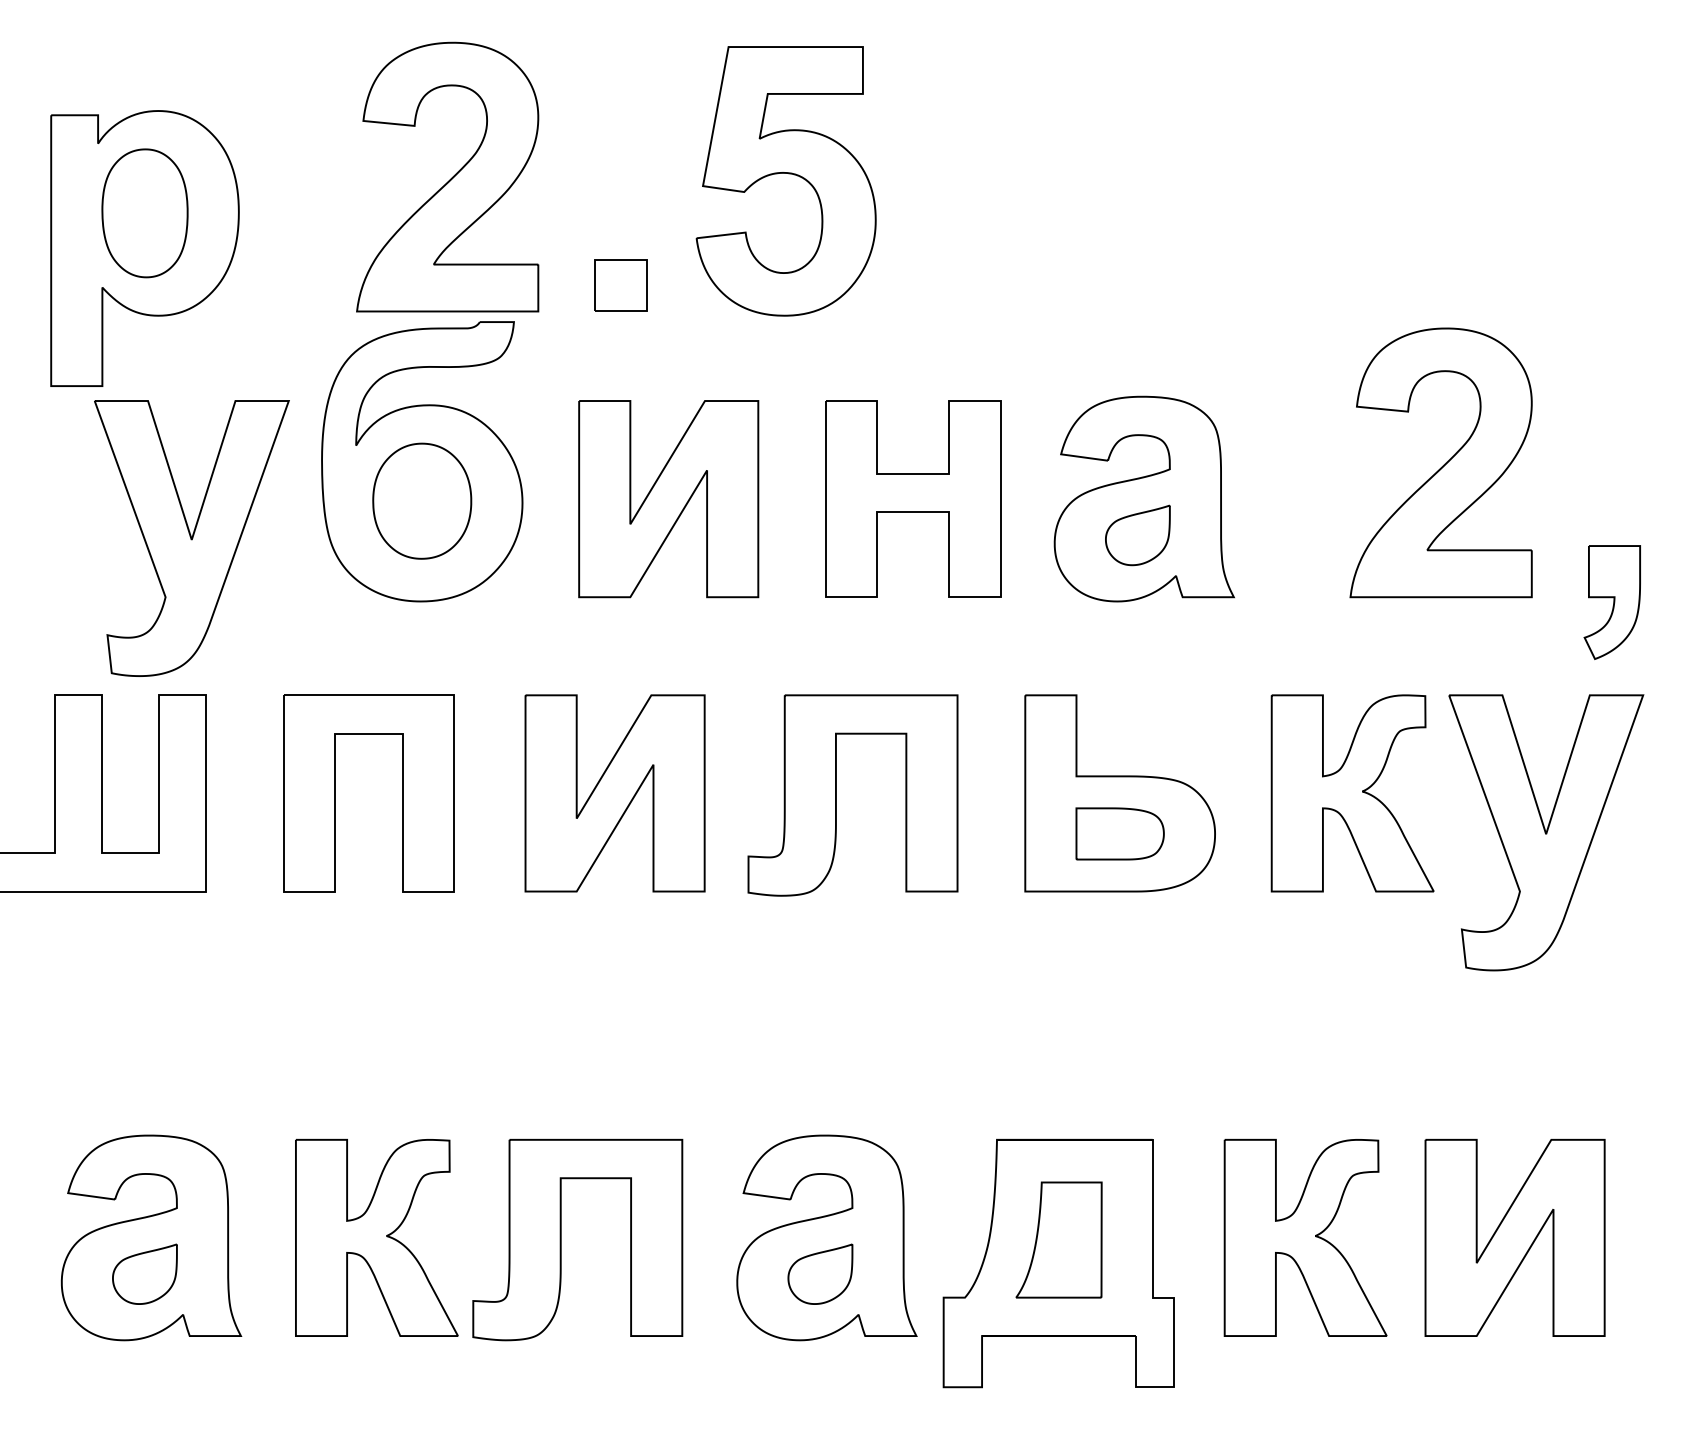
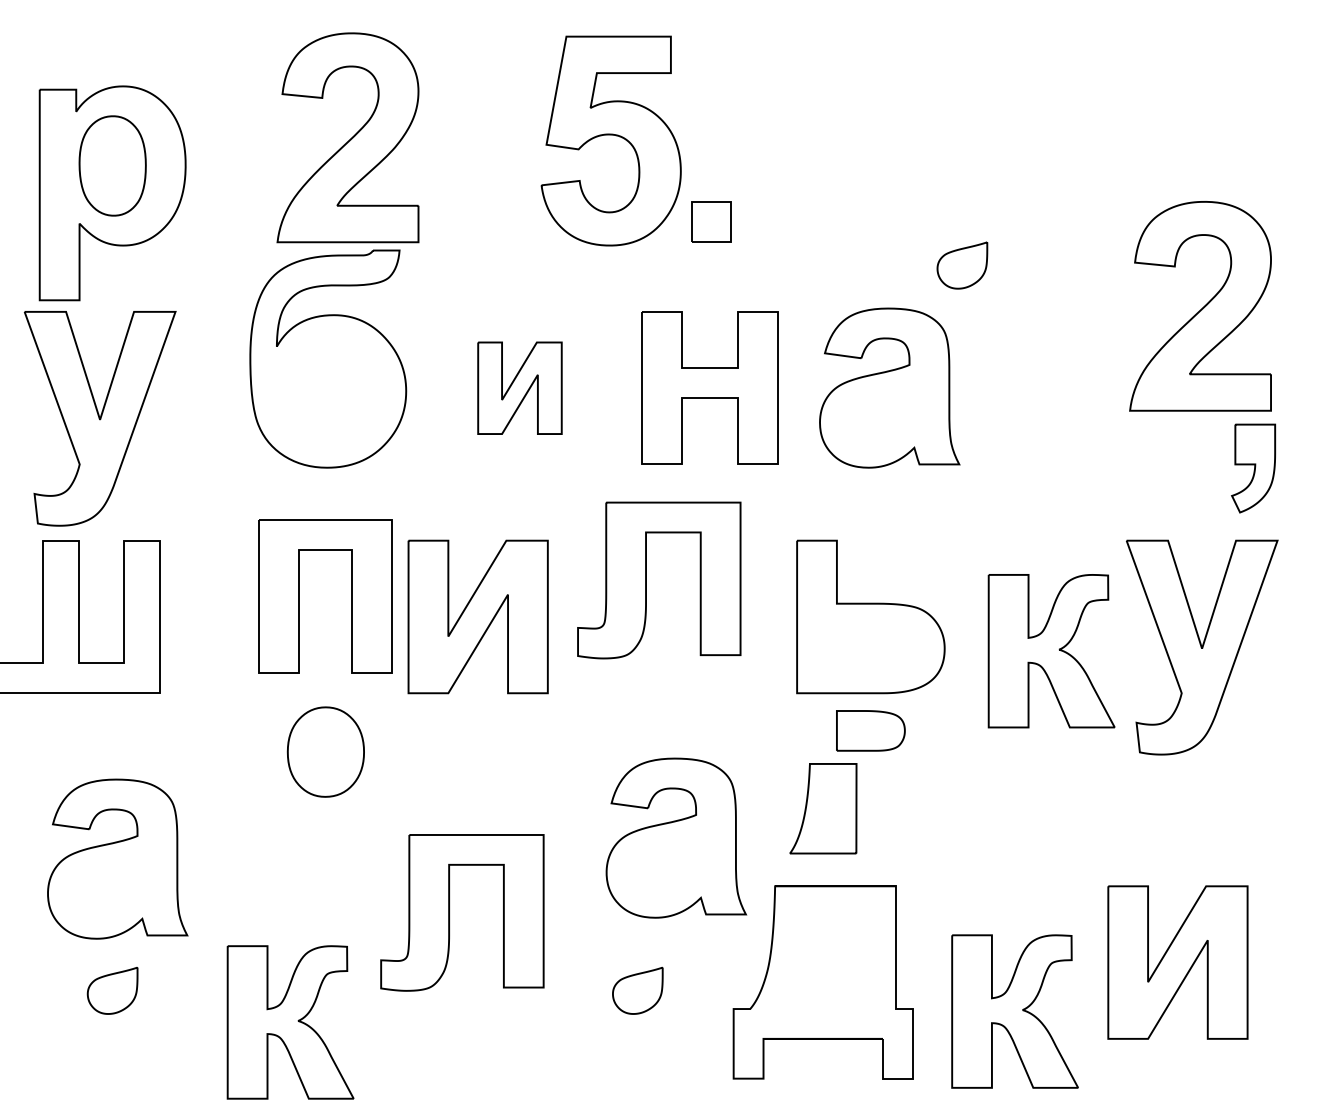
part: (620, 285) -> (710, 222), moved
part: (1440, 462) -> (1200, 306), moved
part: (668, 499) -> (519, 388), size x0.6
part: (422, 500) -> (326, 751), moved
part: (1137, 535) -> (962, 265), moved
part: (191, 538) -> (99, 418), moved
part: (335, 793) -> (299, 596), moved
part: (1352, 793) -> (1051, 651), moved
part: (836, 795) -> (646, 580), moved
part: (1119, 833) -> (870, 730), moved
part: (151, 1237) -> (117, 858), moved
part: (376, 1237) -> (290, 1022), moved
part: (826, 1237) -> (675, 837), moved
part: (1305, 1237) -> (1014, 1011), moved
part: (561, 1239) -> (449, 912), moved
part: (1058, 1239) -> (822, 808), moved

